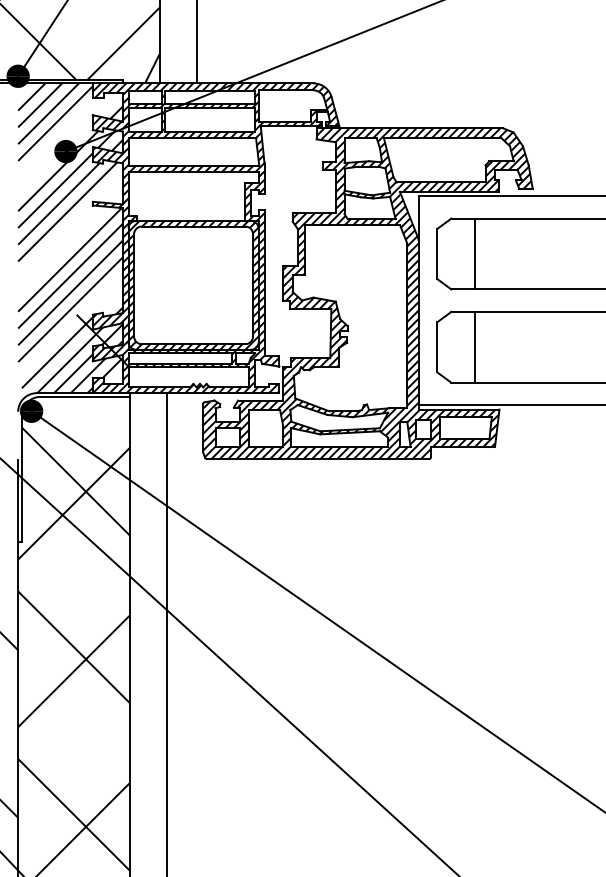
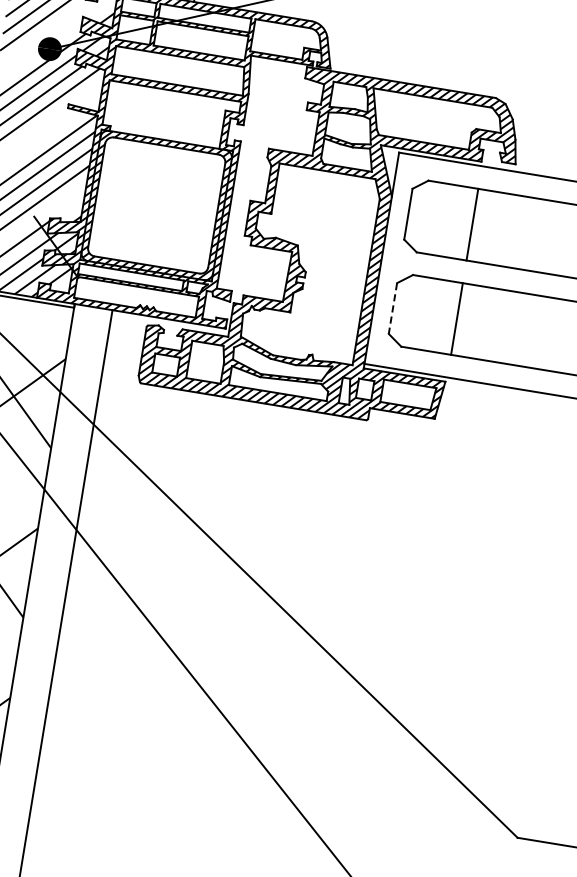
line: (474, 253) -> (472, 224), moved
line: (474, 346) -> (456, 318), moved
line: (437, 347) -> (393, 308), solid -> dashed

